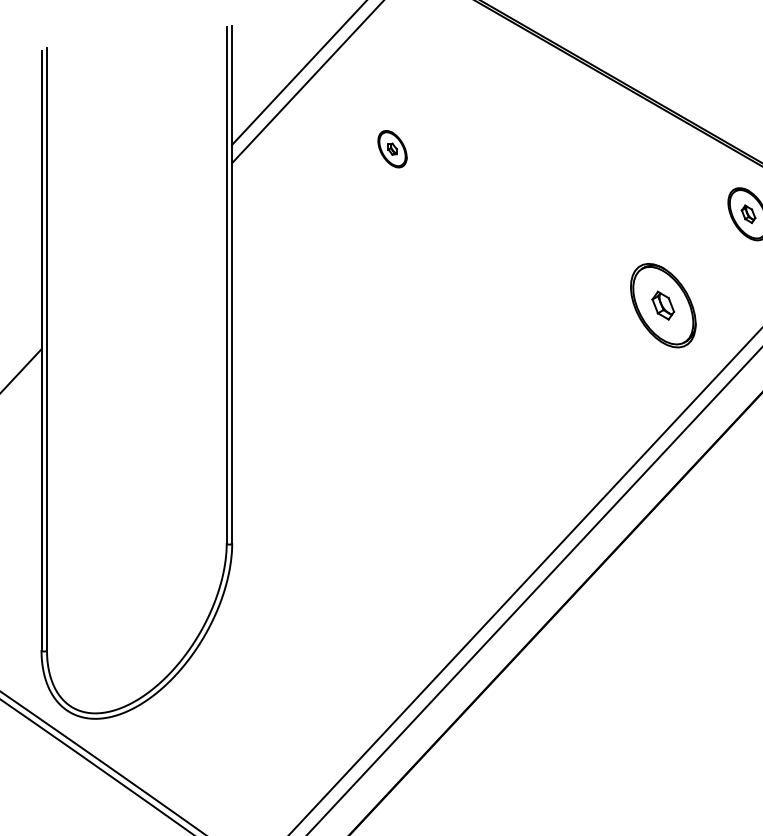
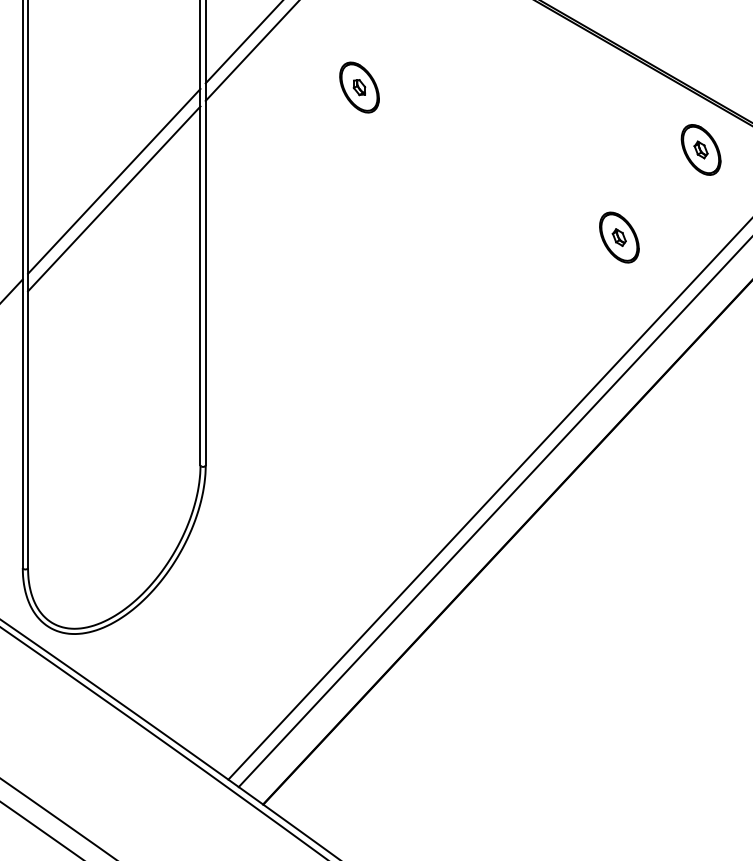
part: (392, 149) -> (359, 87), size x1.43
line: (137, 247) -> (114, 181), added
line: (137, 264) -> (114, 198), added
part: (663, 305) -> (619, 237), size x0.62

